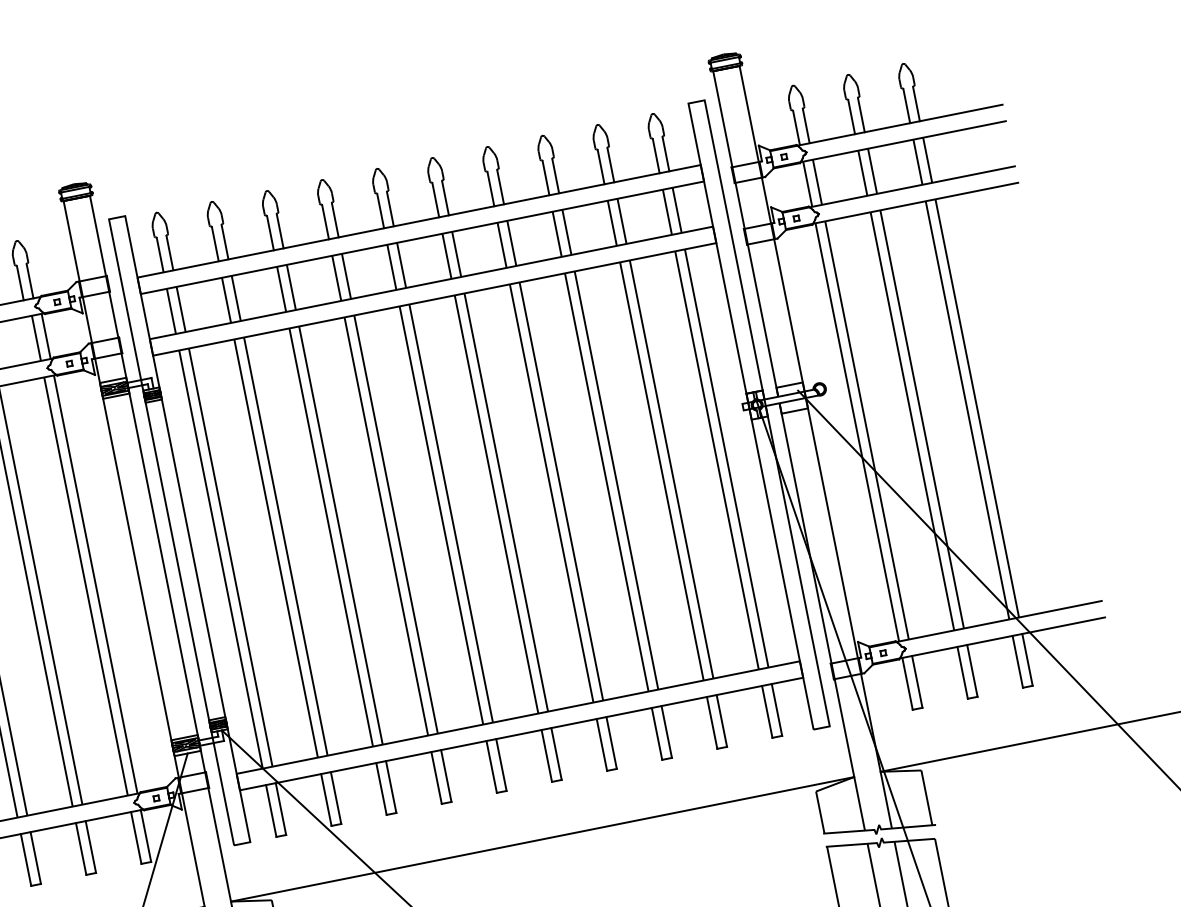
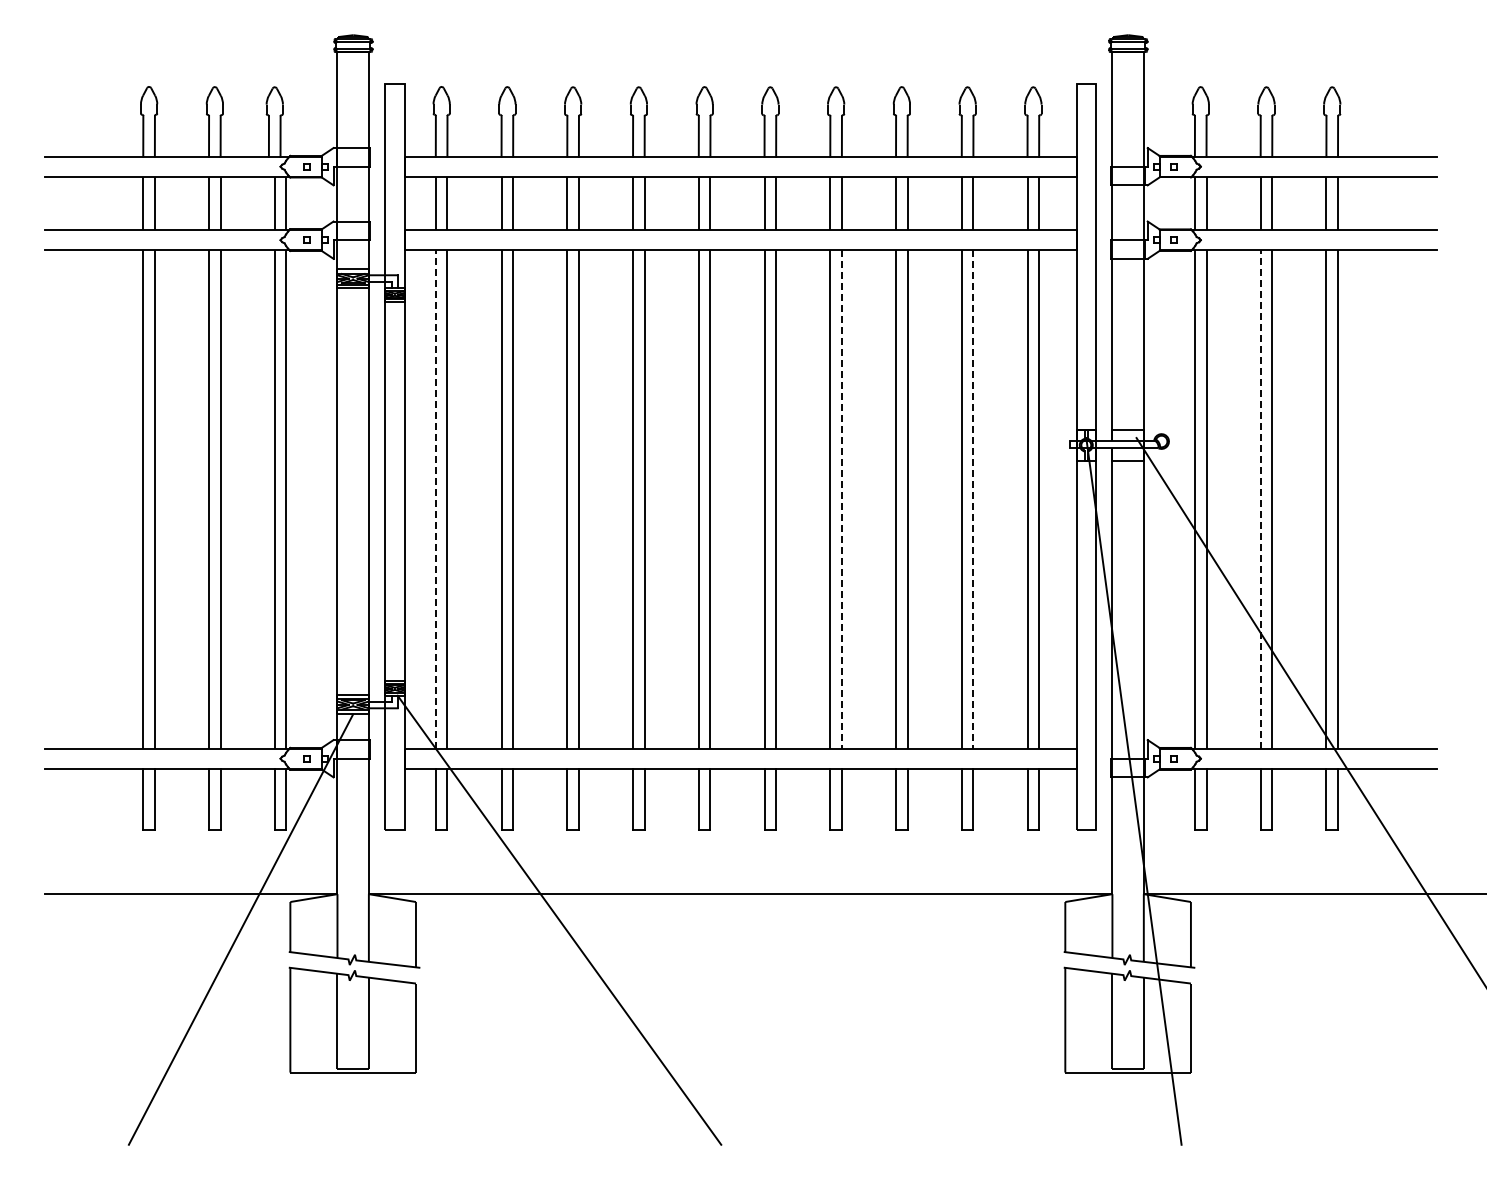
line: (912, 420) -> (1260, 498), solid -> dashed
line: (671, 469) -> (973, 499), solid -> dashed
line: (561, 491) -> (841, 499), solid -> dashed
line: (220, 558) -> (435, 498), solid -> dashed

